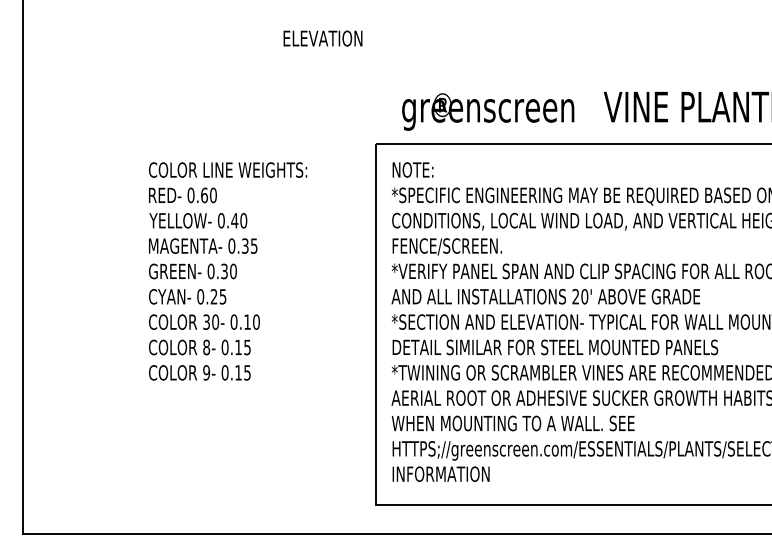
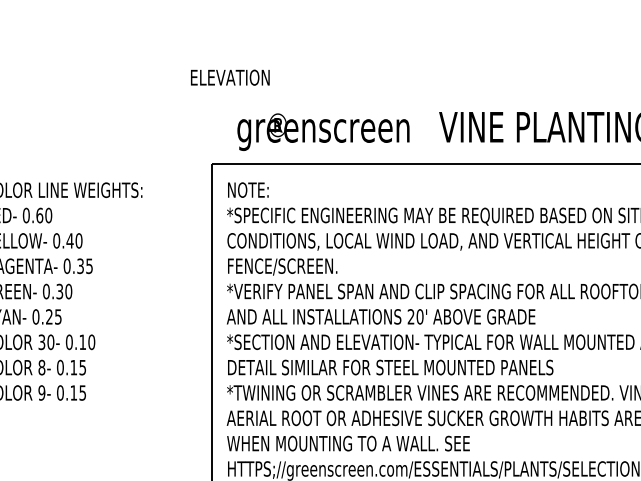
text: (322, 38) -> (229, 77), moved

